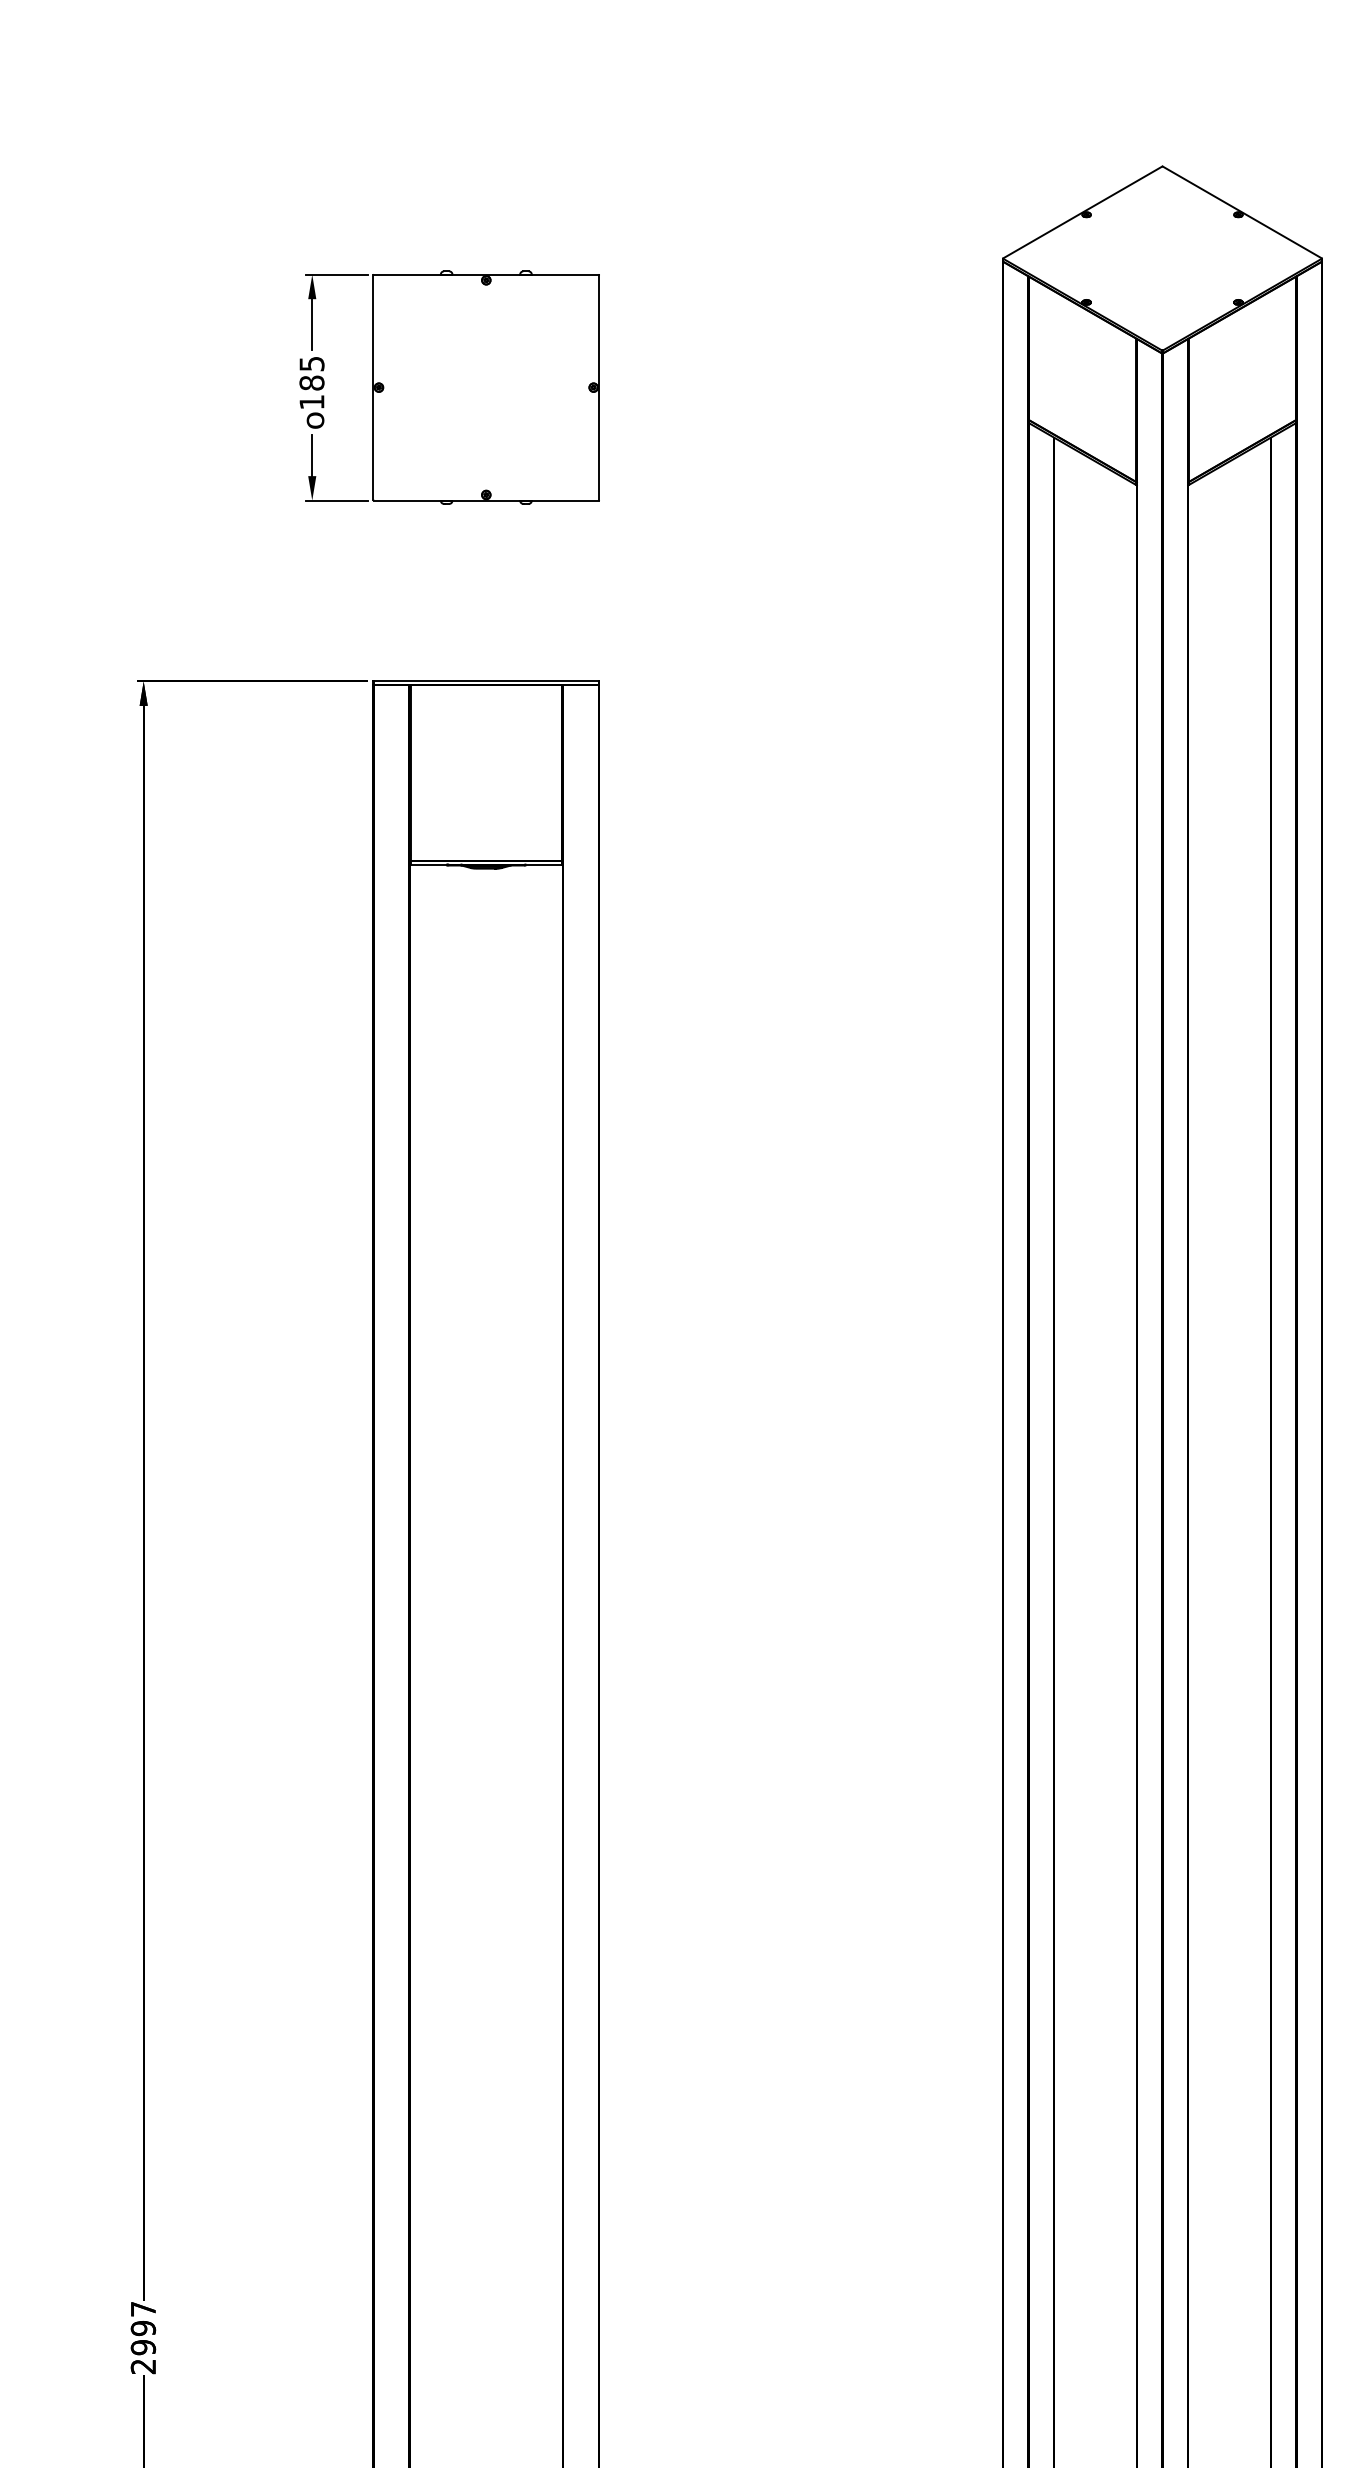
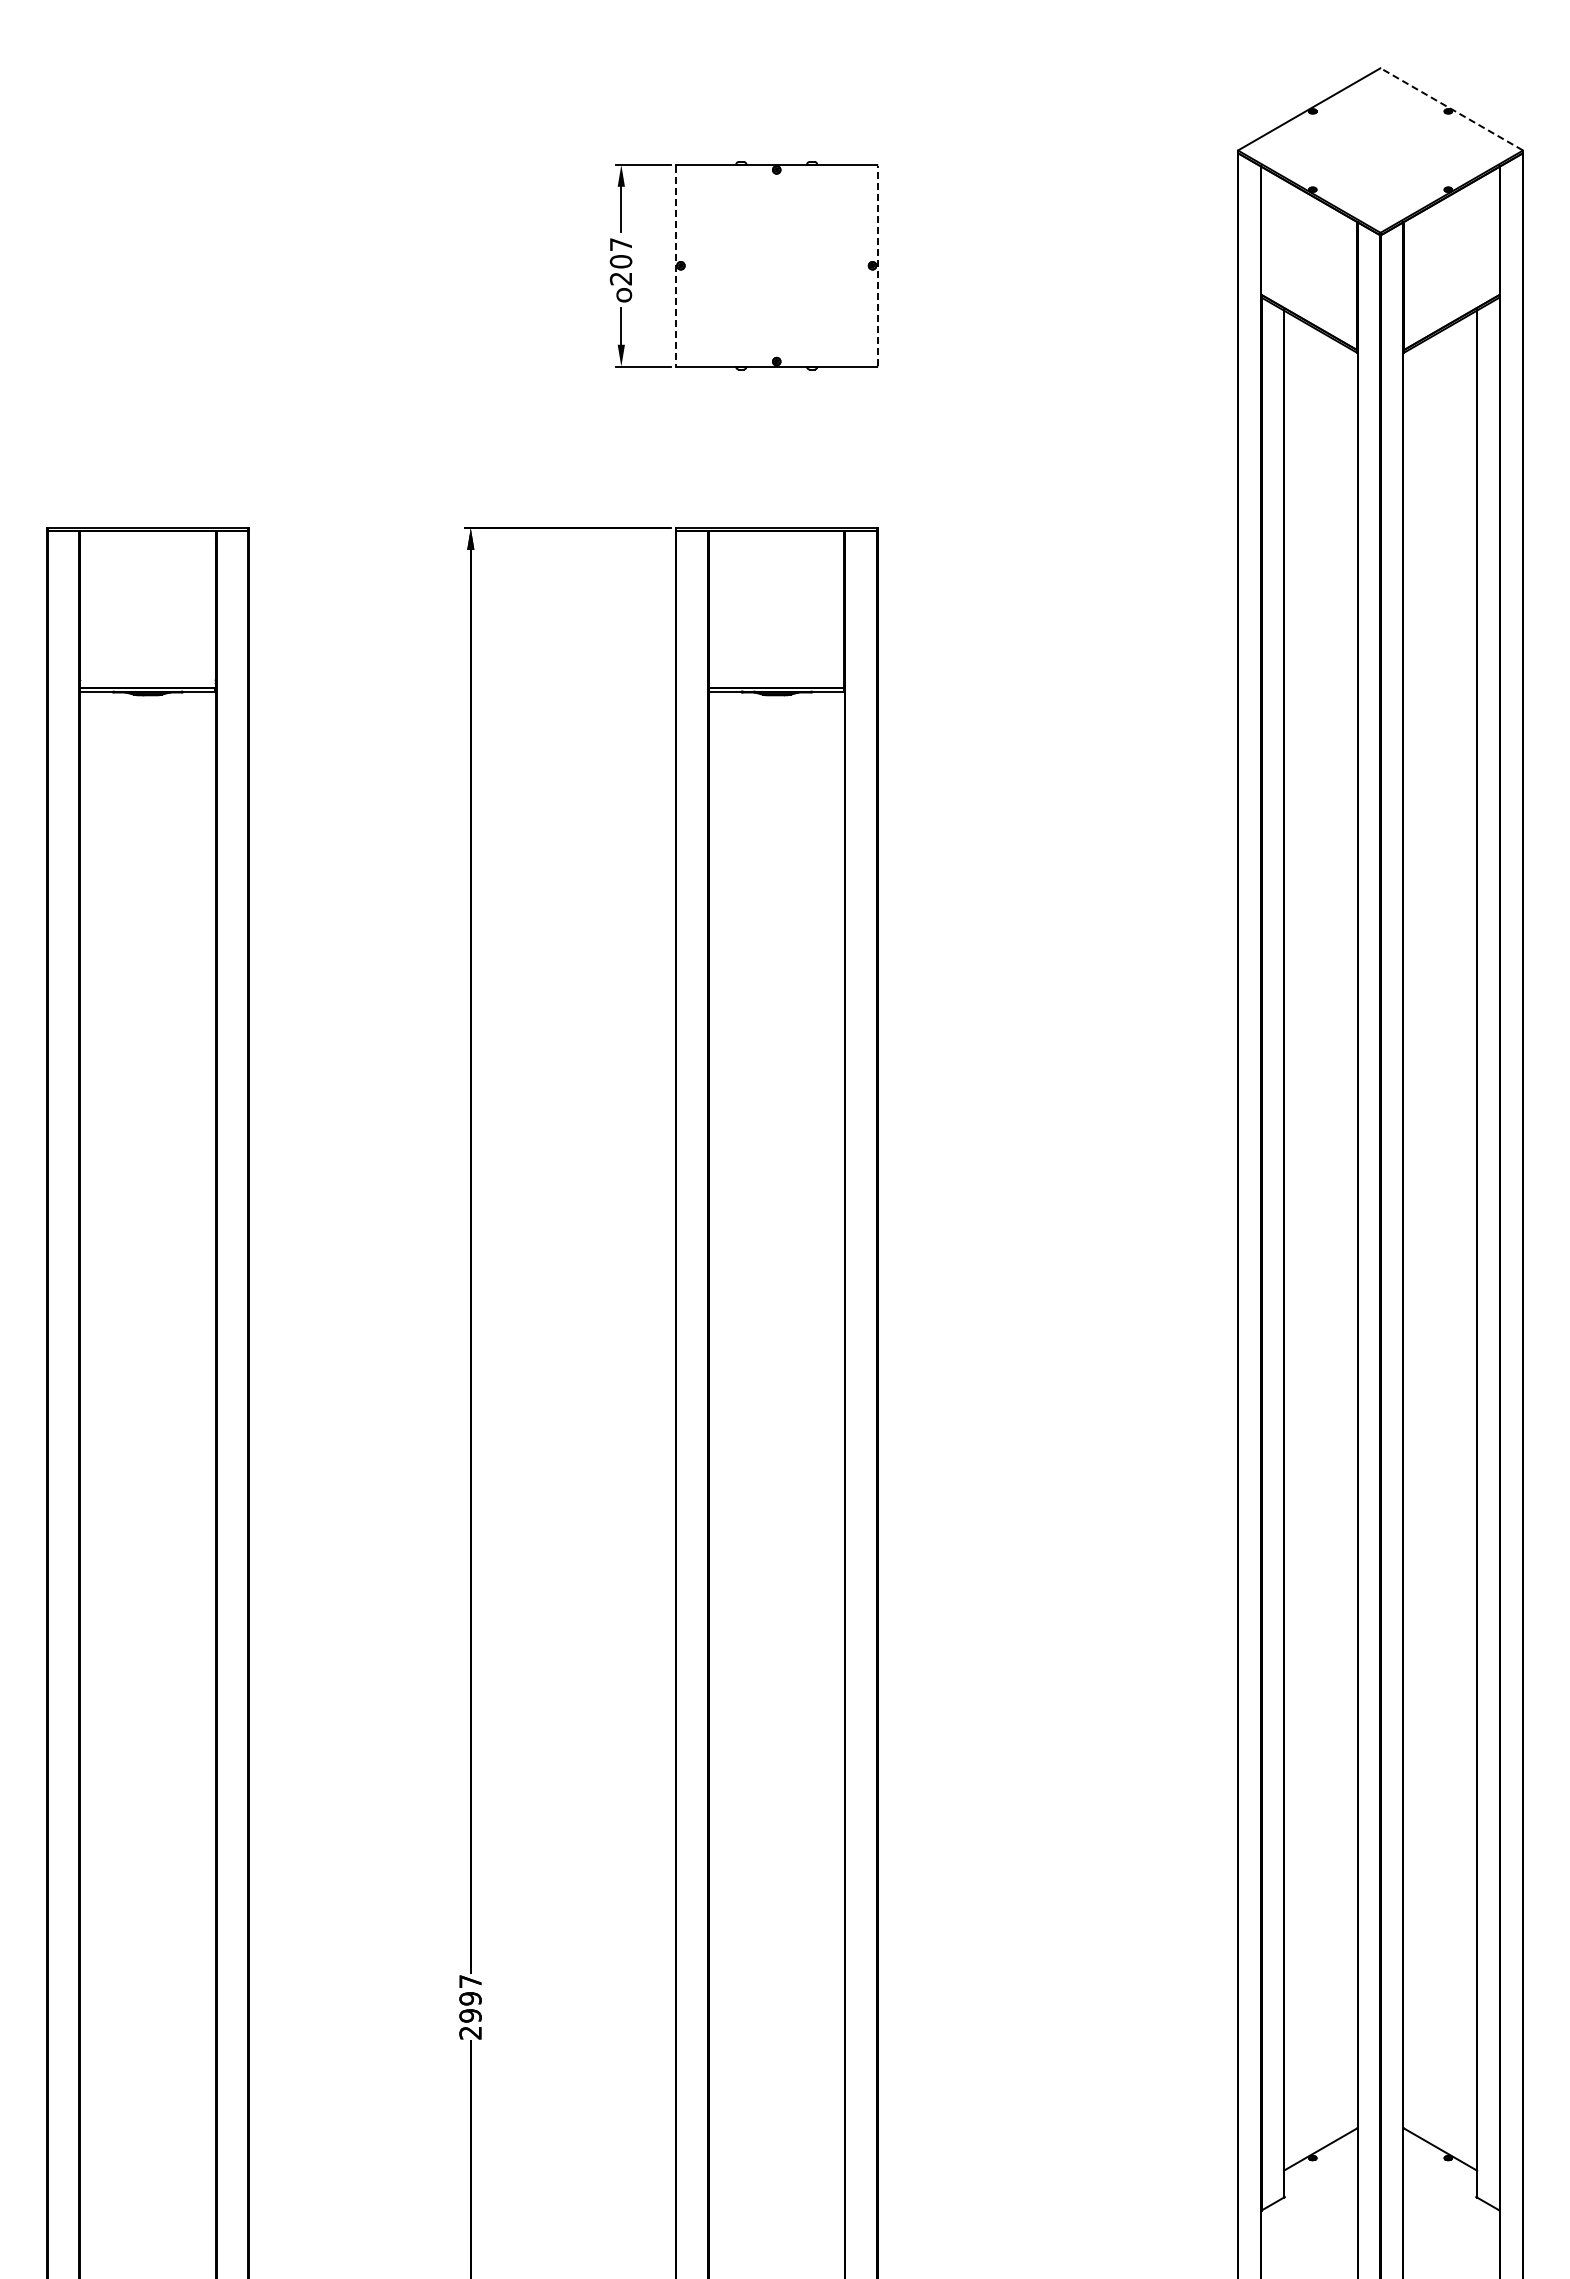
line: (1241, 212) -> (1451, 109), solid -> dashed
text: (311, 382) -> (620, 261), 185 -> 207
line: (599, 387) -> (877, 265), solid -> dashed
line: (372, 388) -> (675, 266), solid -> dashed

